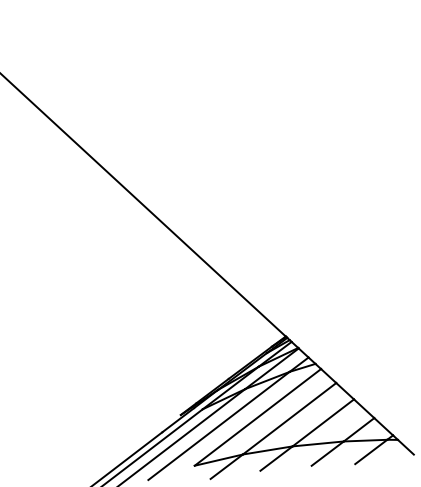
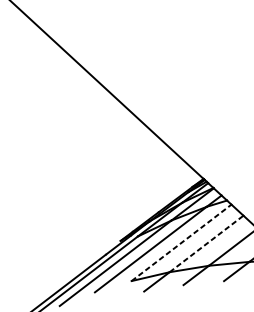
line: (257, 417) -> (181, 242), solid -> dashed
line: (289, 418) -> (206, 243), solid -> dashed

